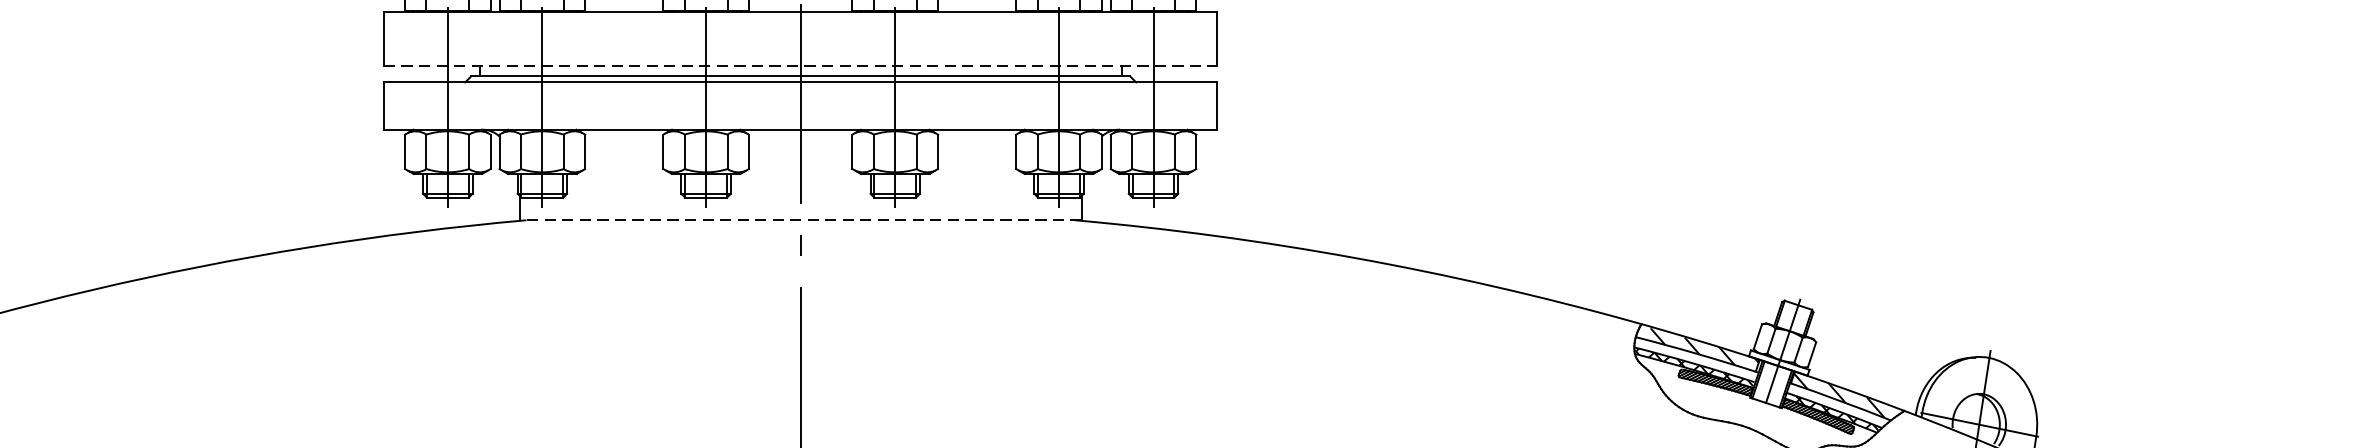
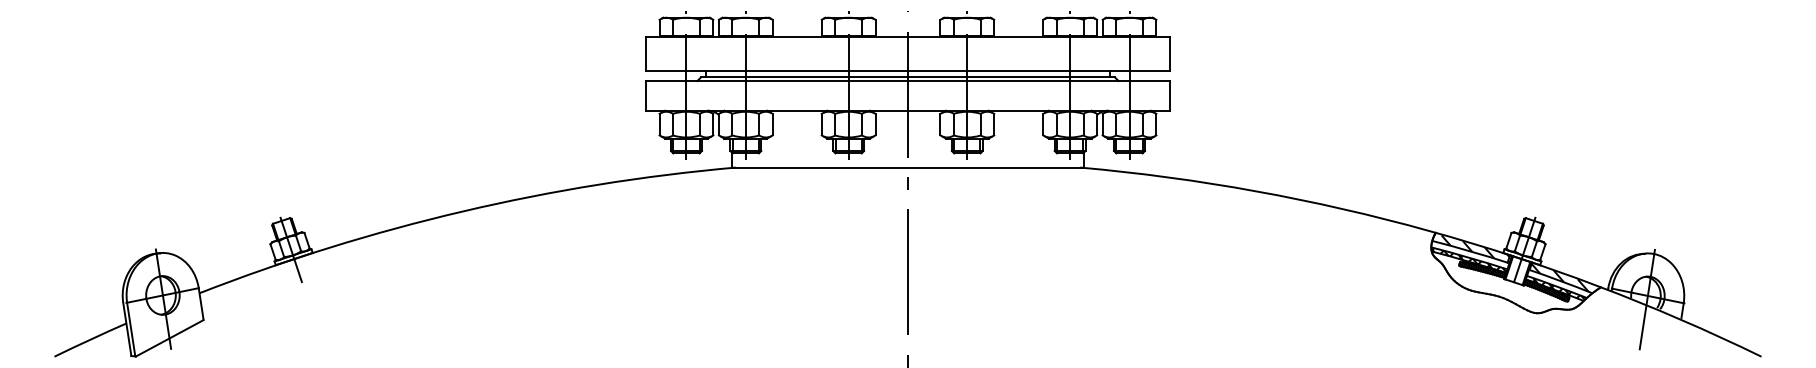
line: (801, 65) -> (908, 70), dashed -> solid
line: (799, 220) -> (907, 167), dashed -> solid

